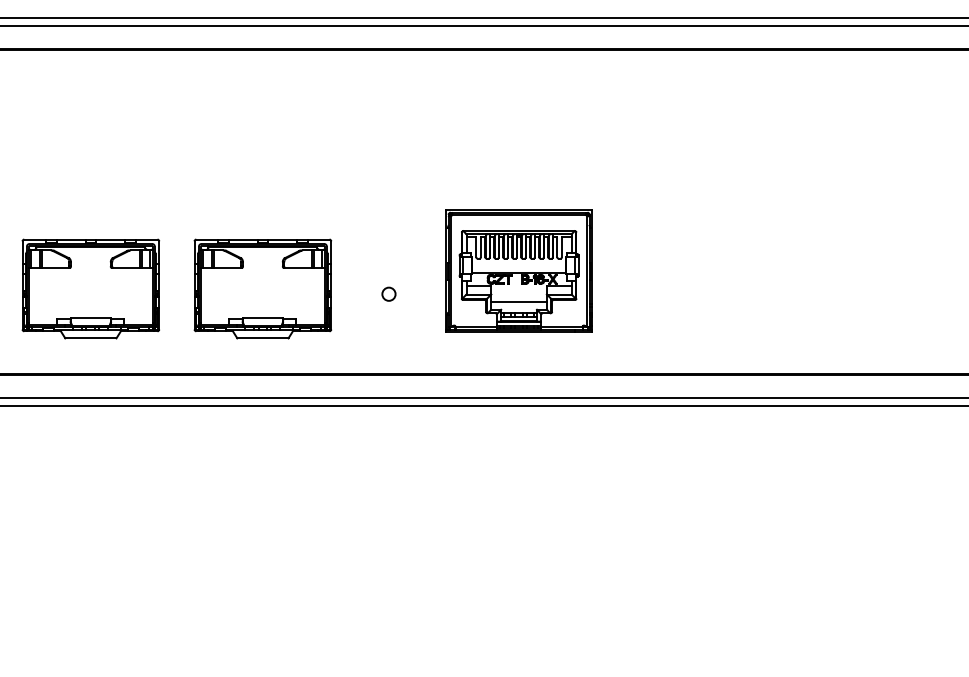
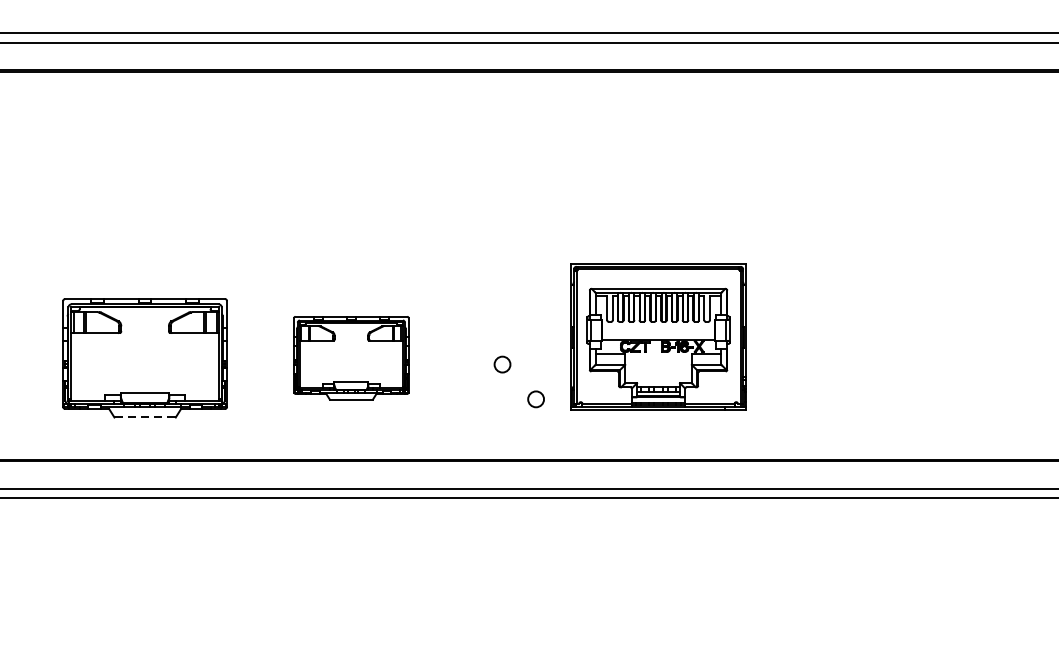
part: (262, 288) -> (350, 357), size x0.7
line: (518, 301) -> (657, 373), removed
circle: (416, 322) -> (535, 398), added
line: (90, 338) -> (144, 417), solid -> dashed

